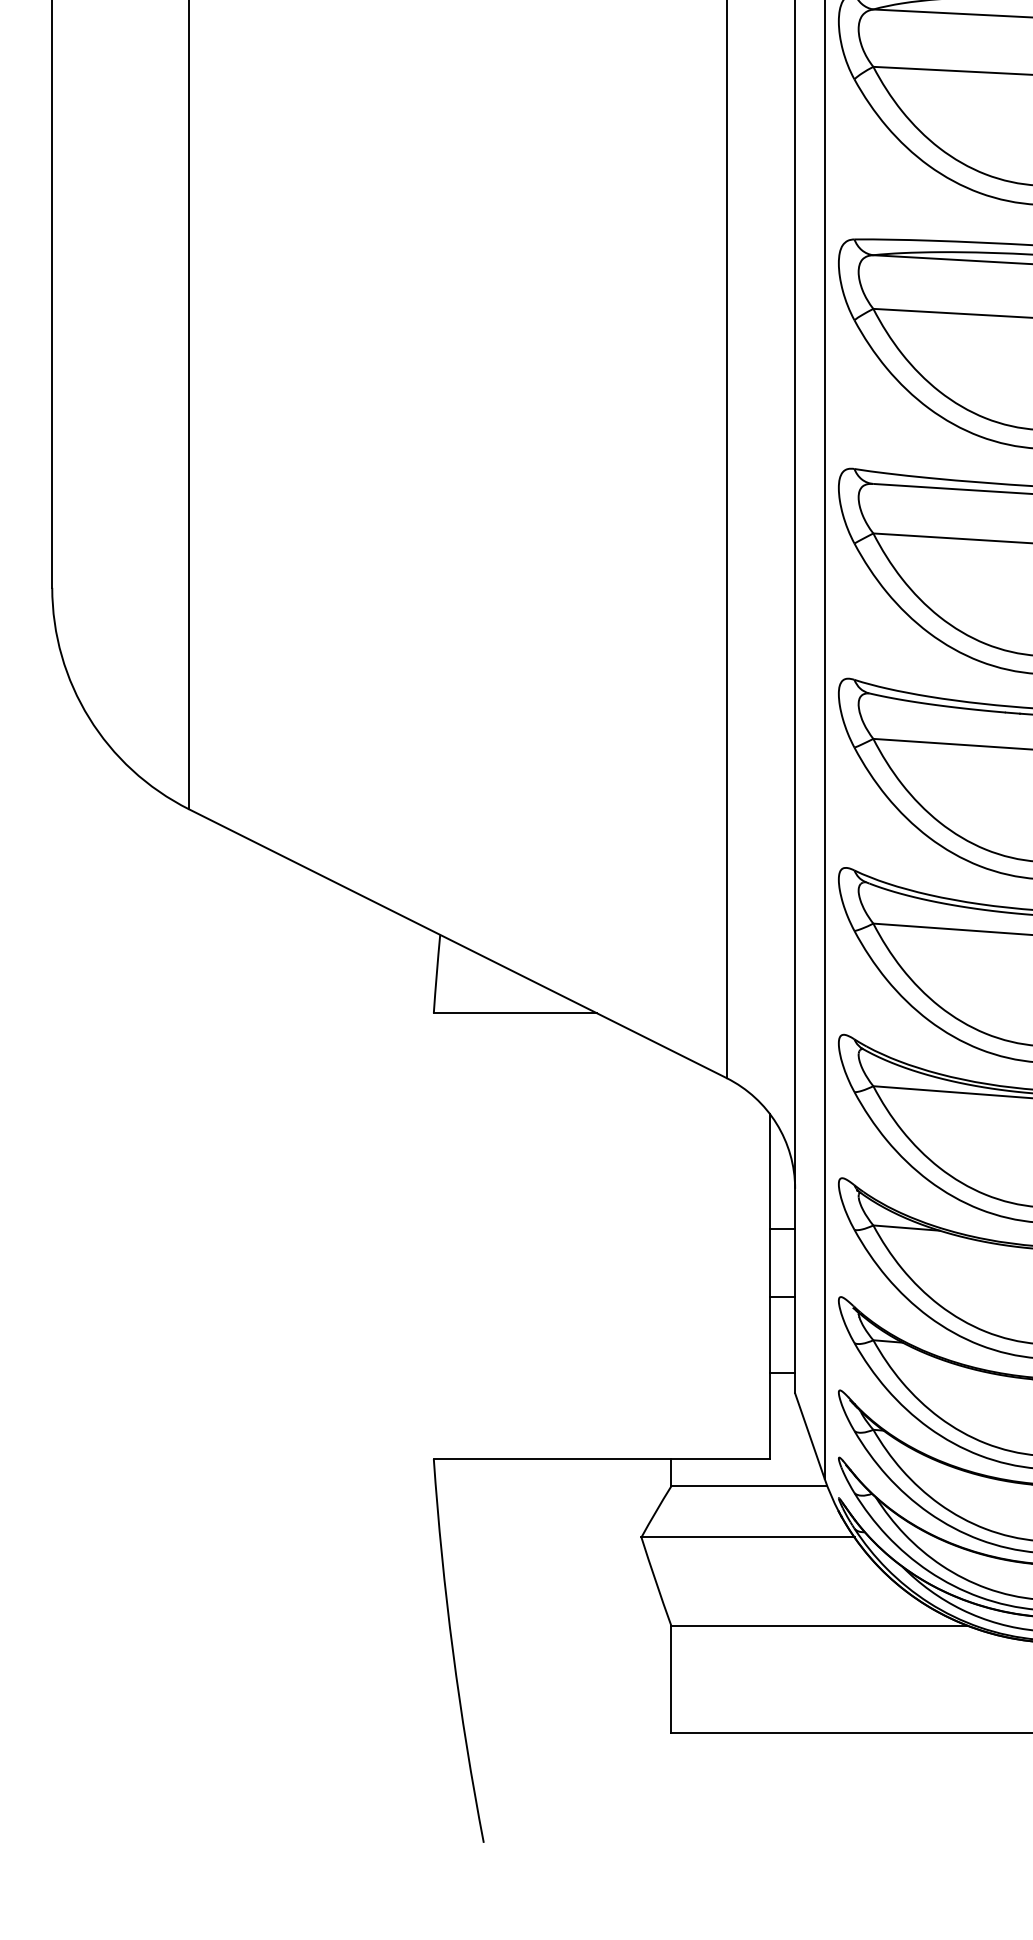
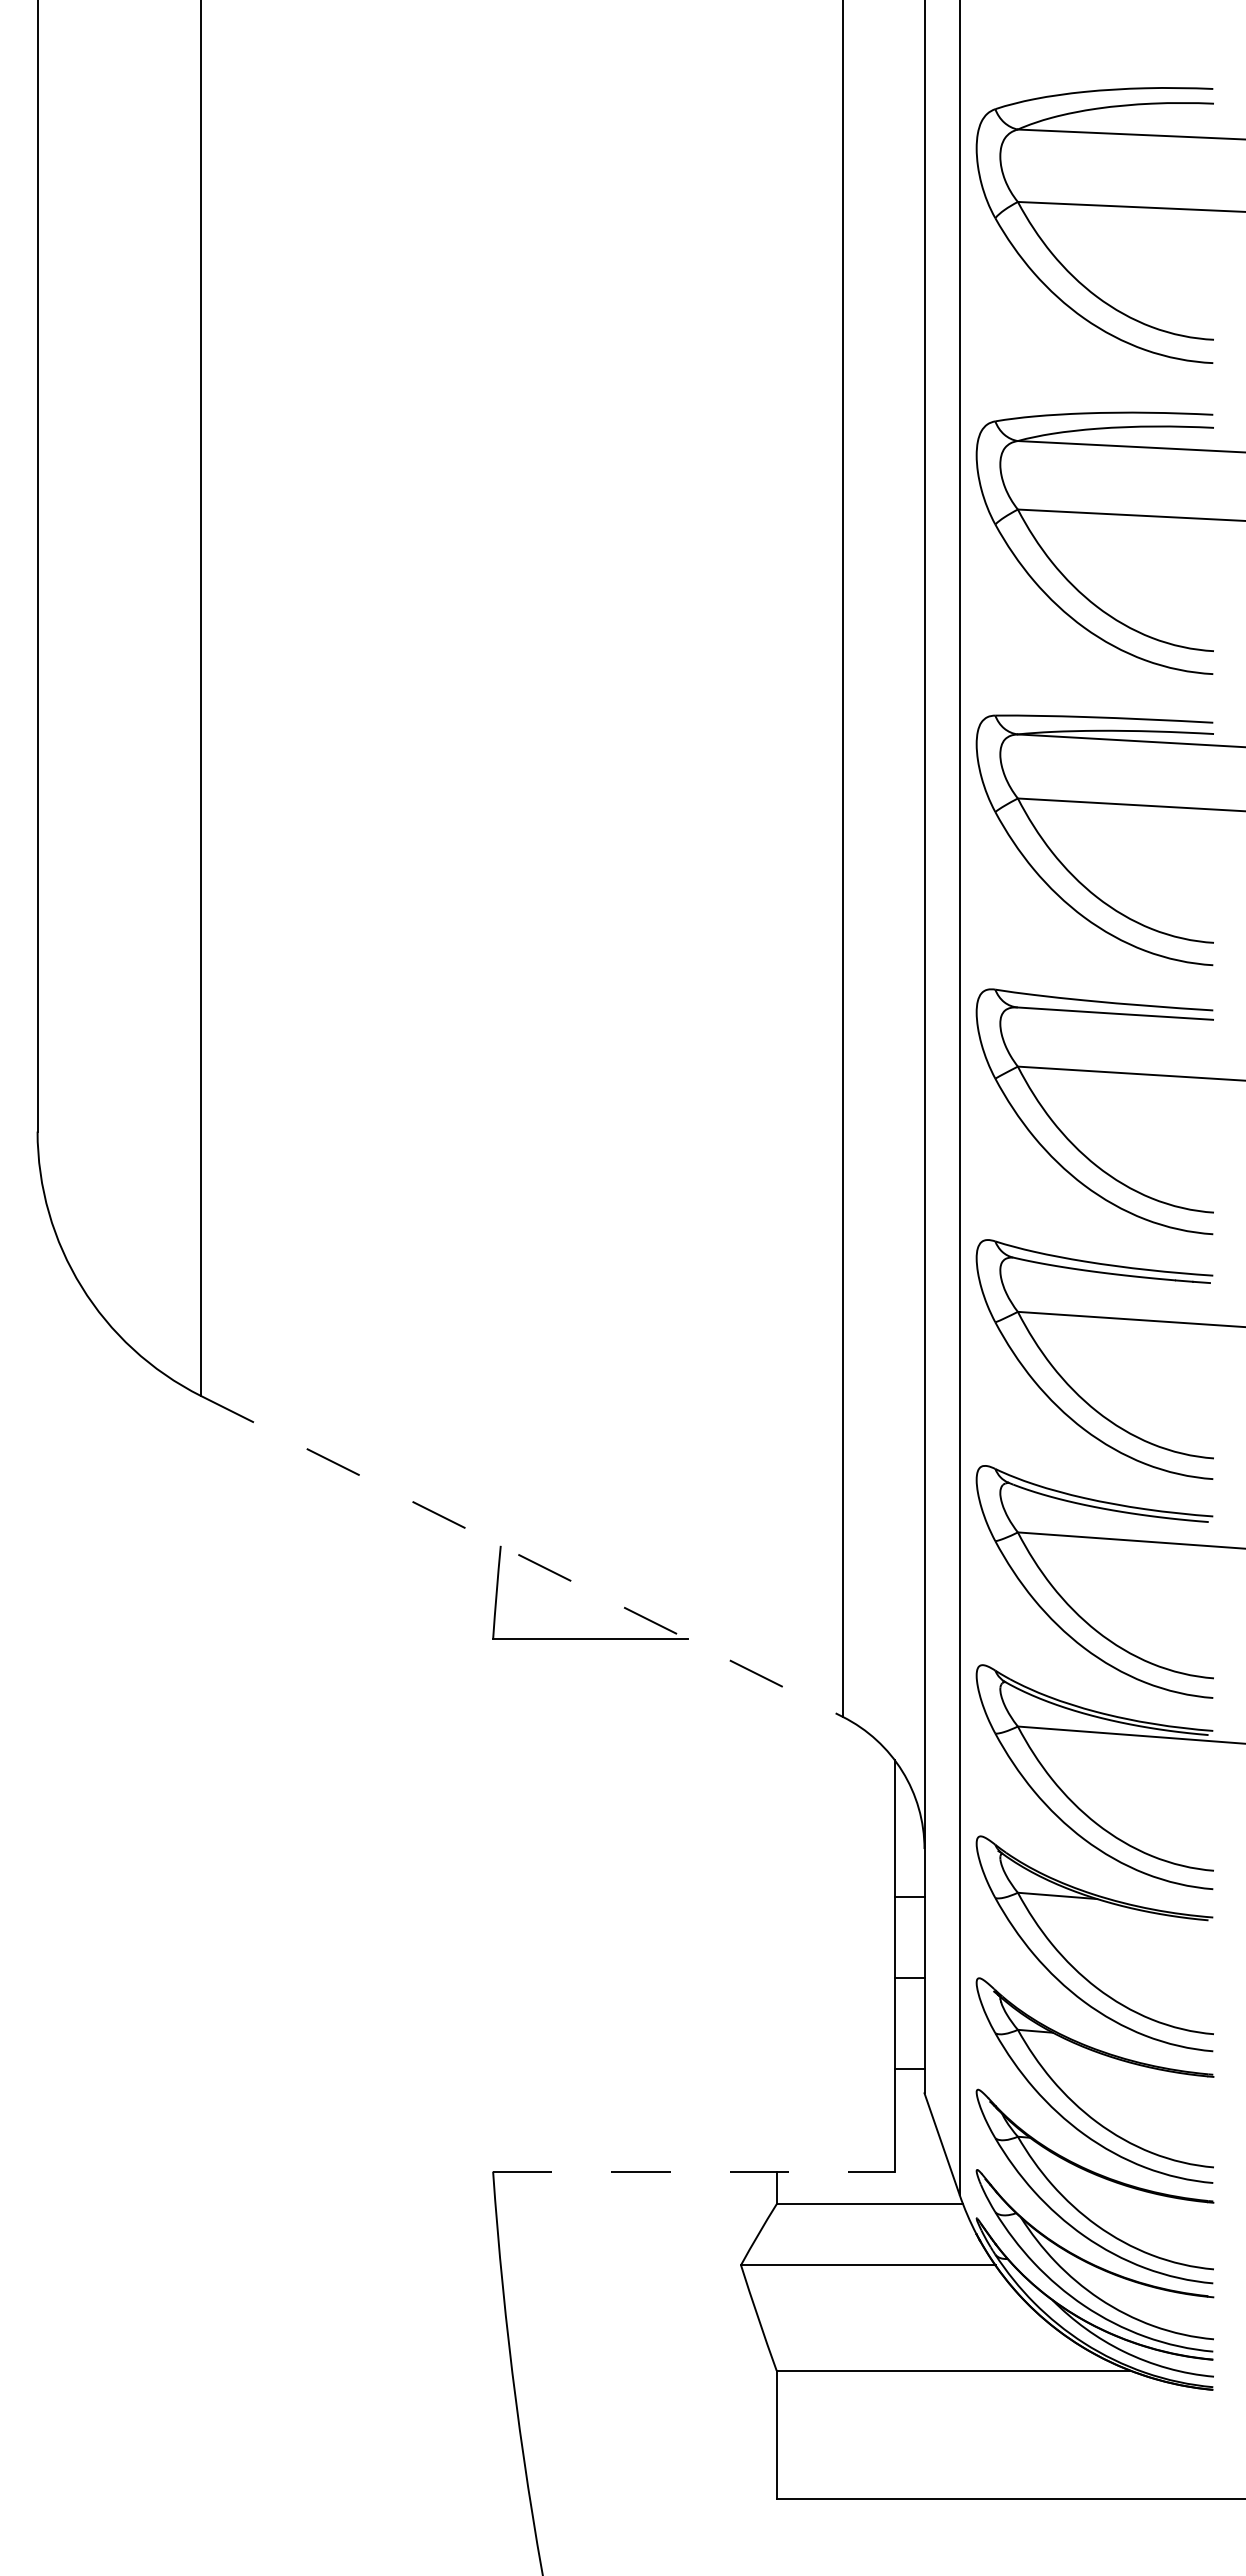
line: (457, 943) -> (521, 1556), solid -> dashed
line: (602, 1458) -> (694, 2171), solid -> dashed

